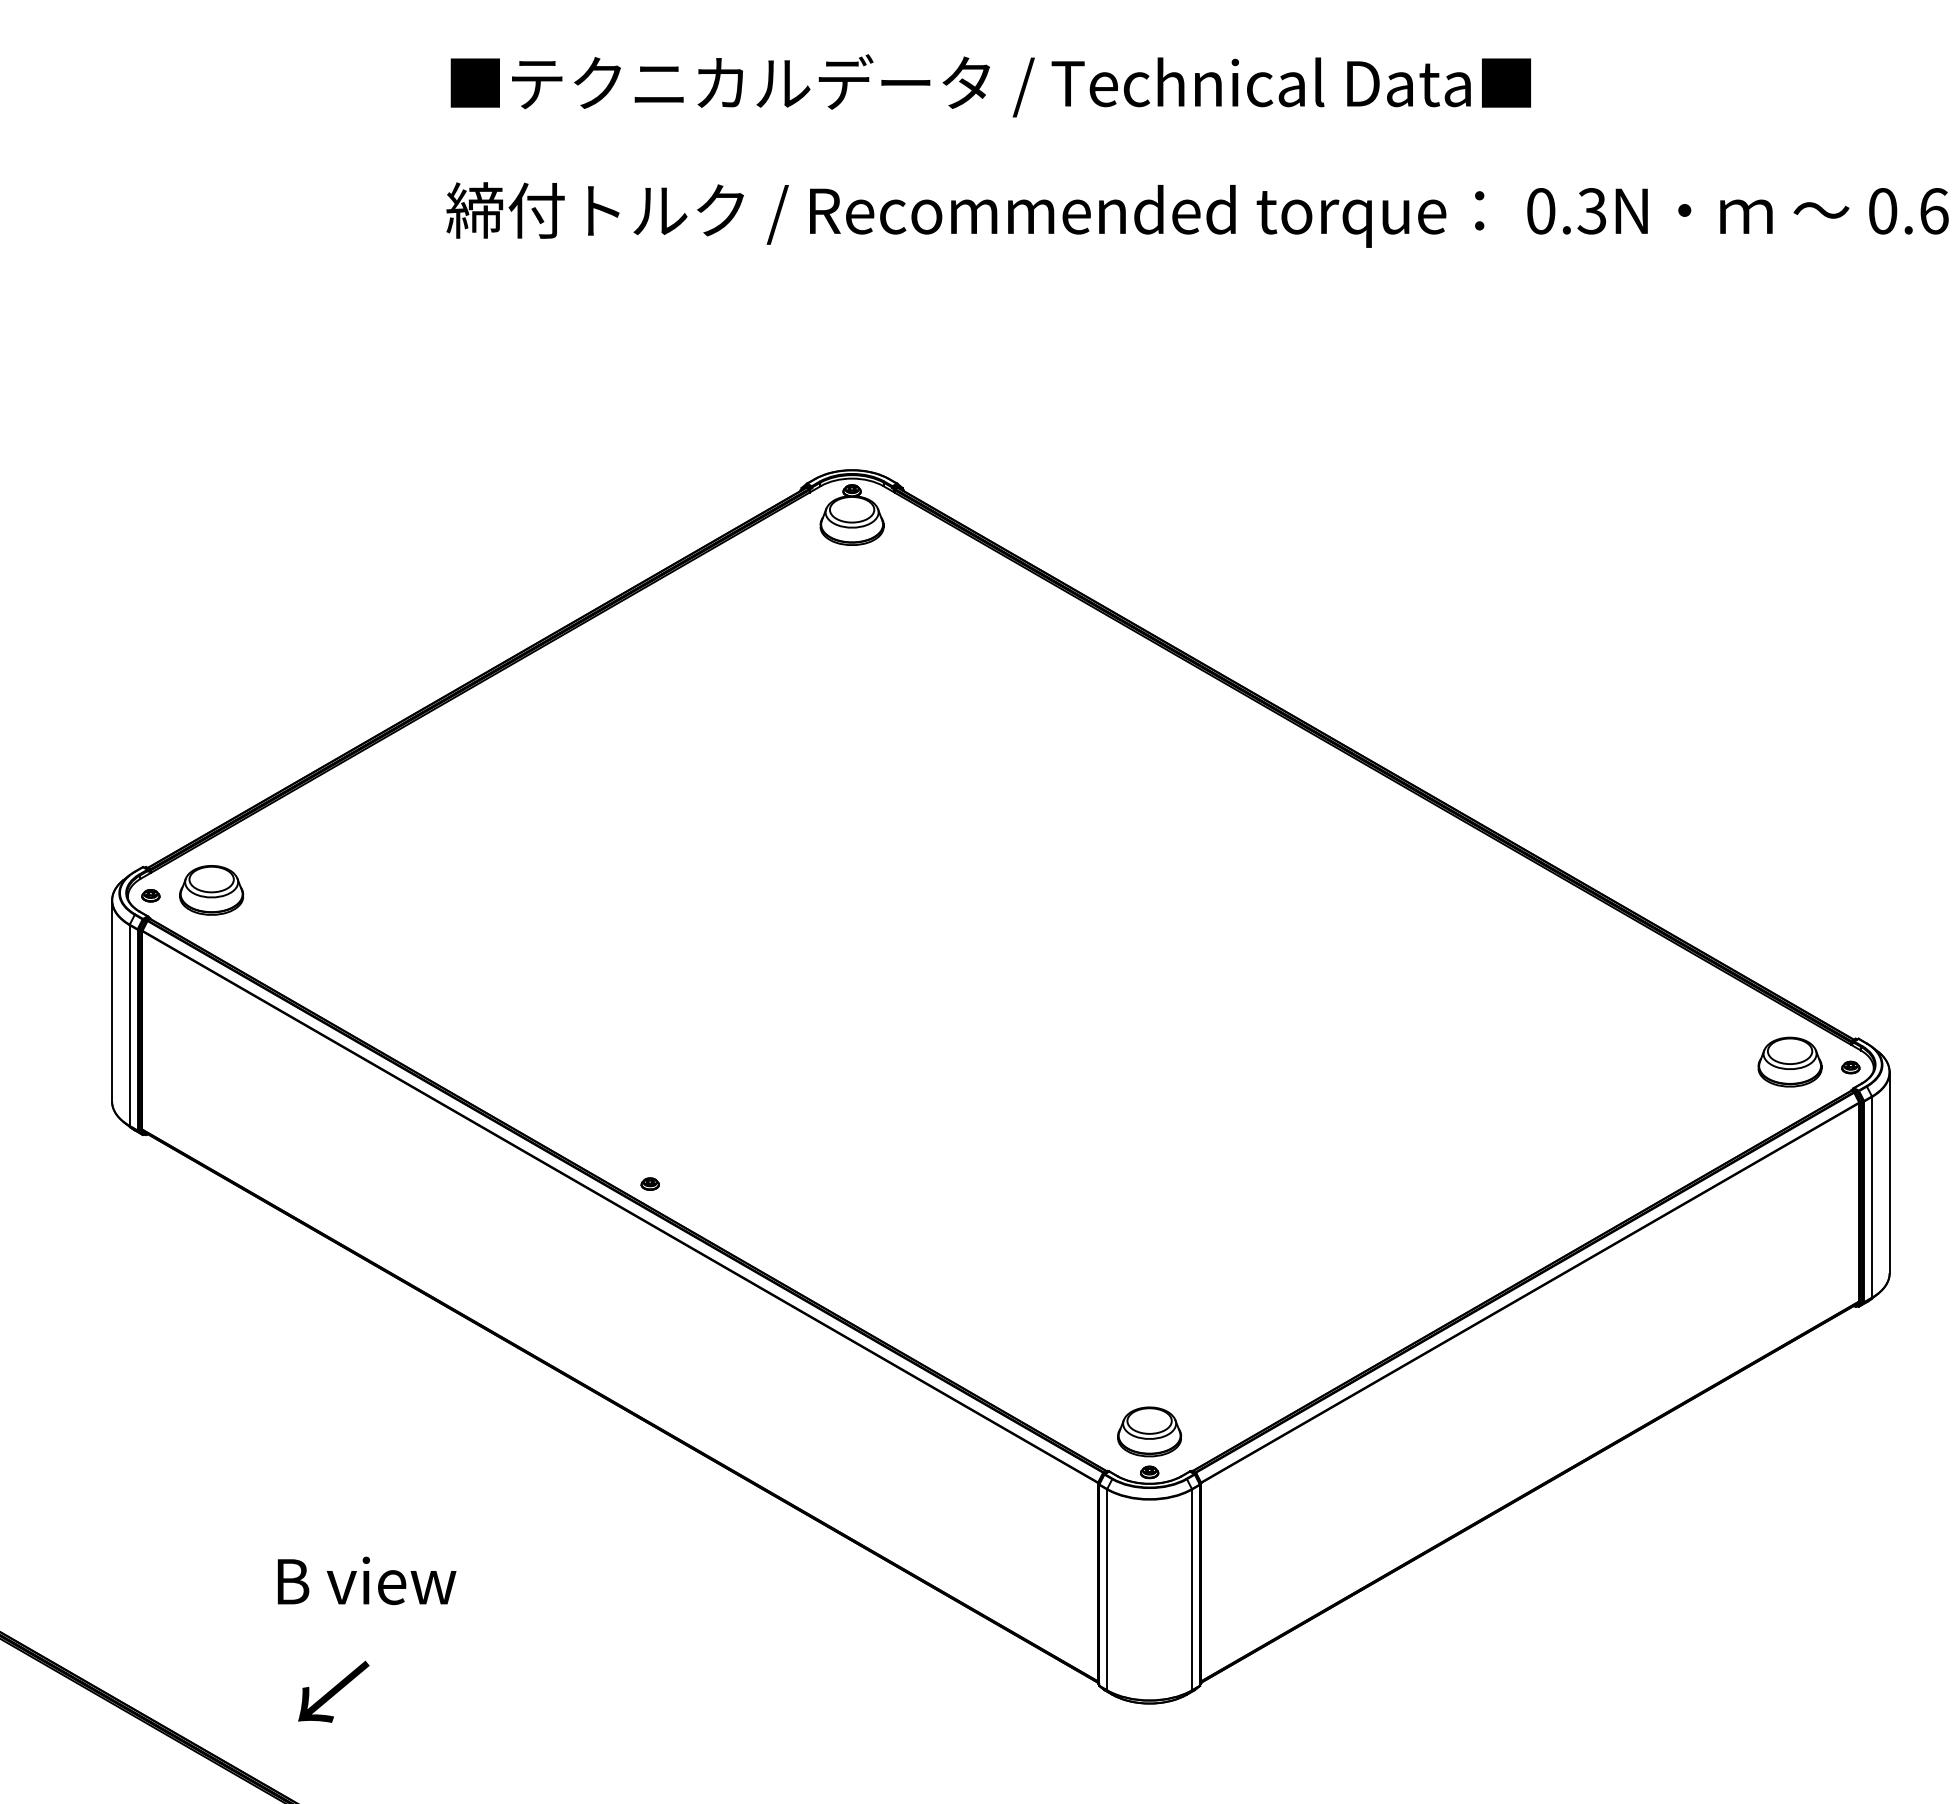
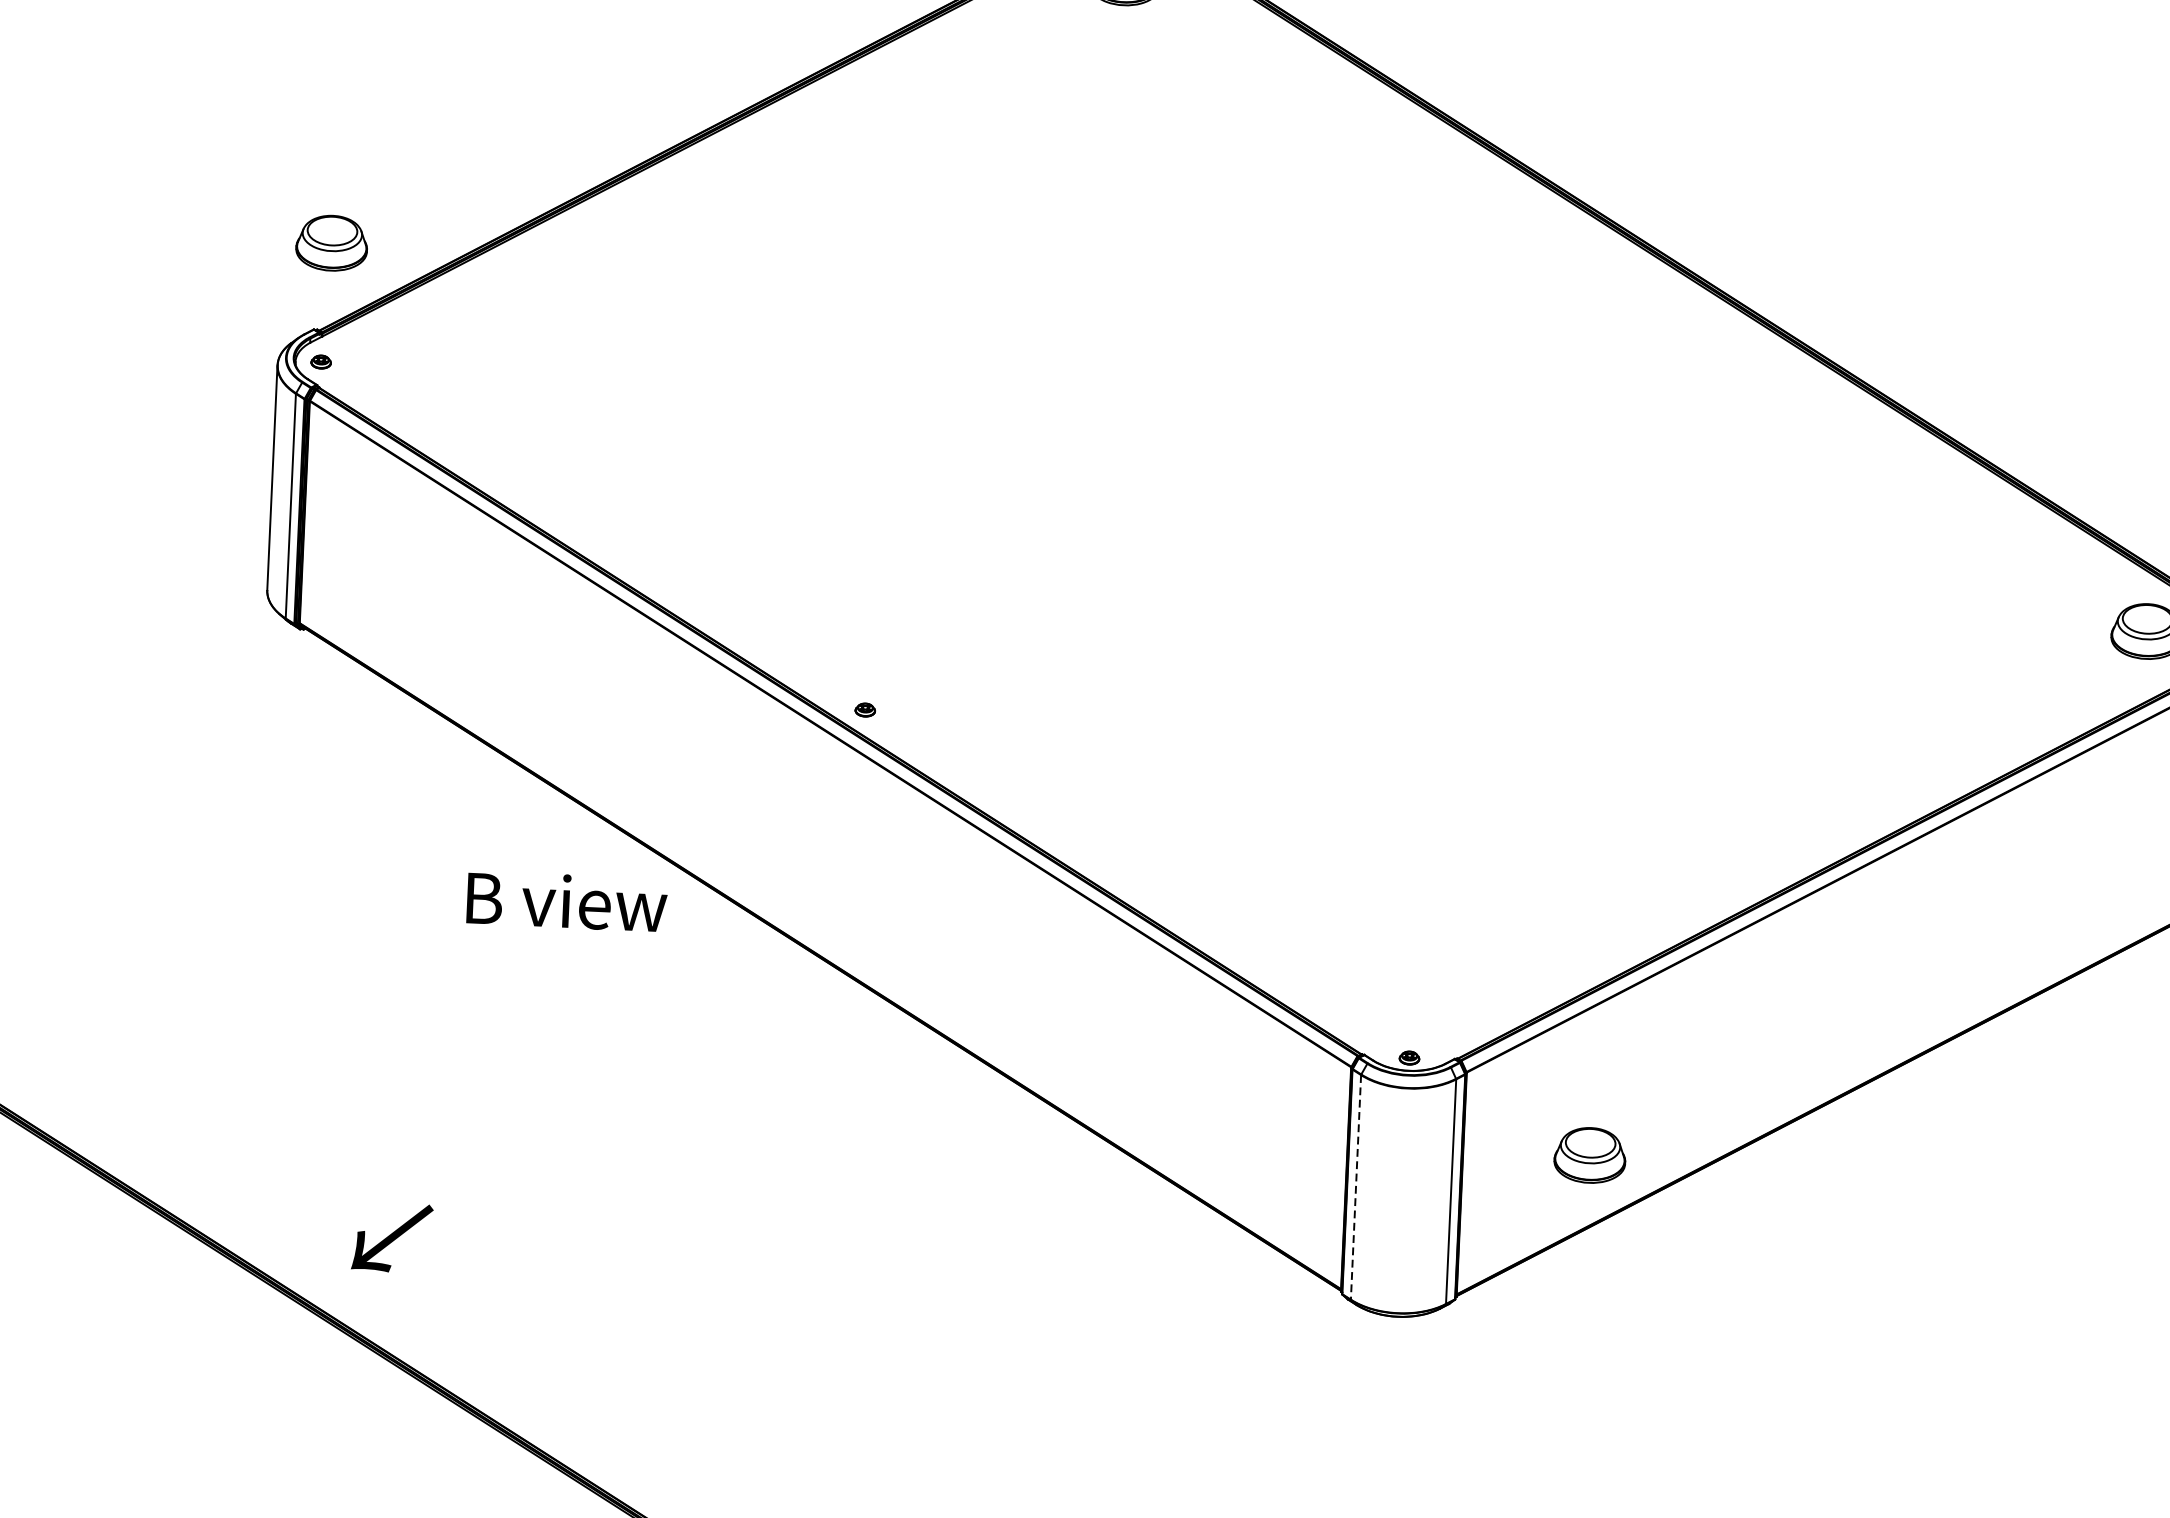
part: (211, 890) -> (331, 243), moved
part: (1149, 1431) -> (1590, 1154), moved
text: (367, 1580) -> (567, 901), moved
line: (1107, 1590) -> (1356, 1188), solid -> dashed
text: (333, 1691) -> (392, 1237), moved

